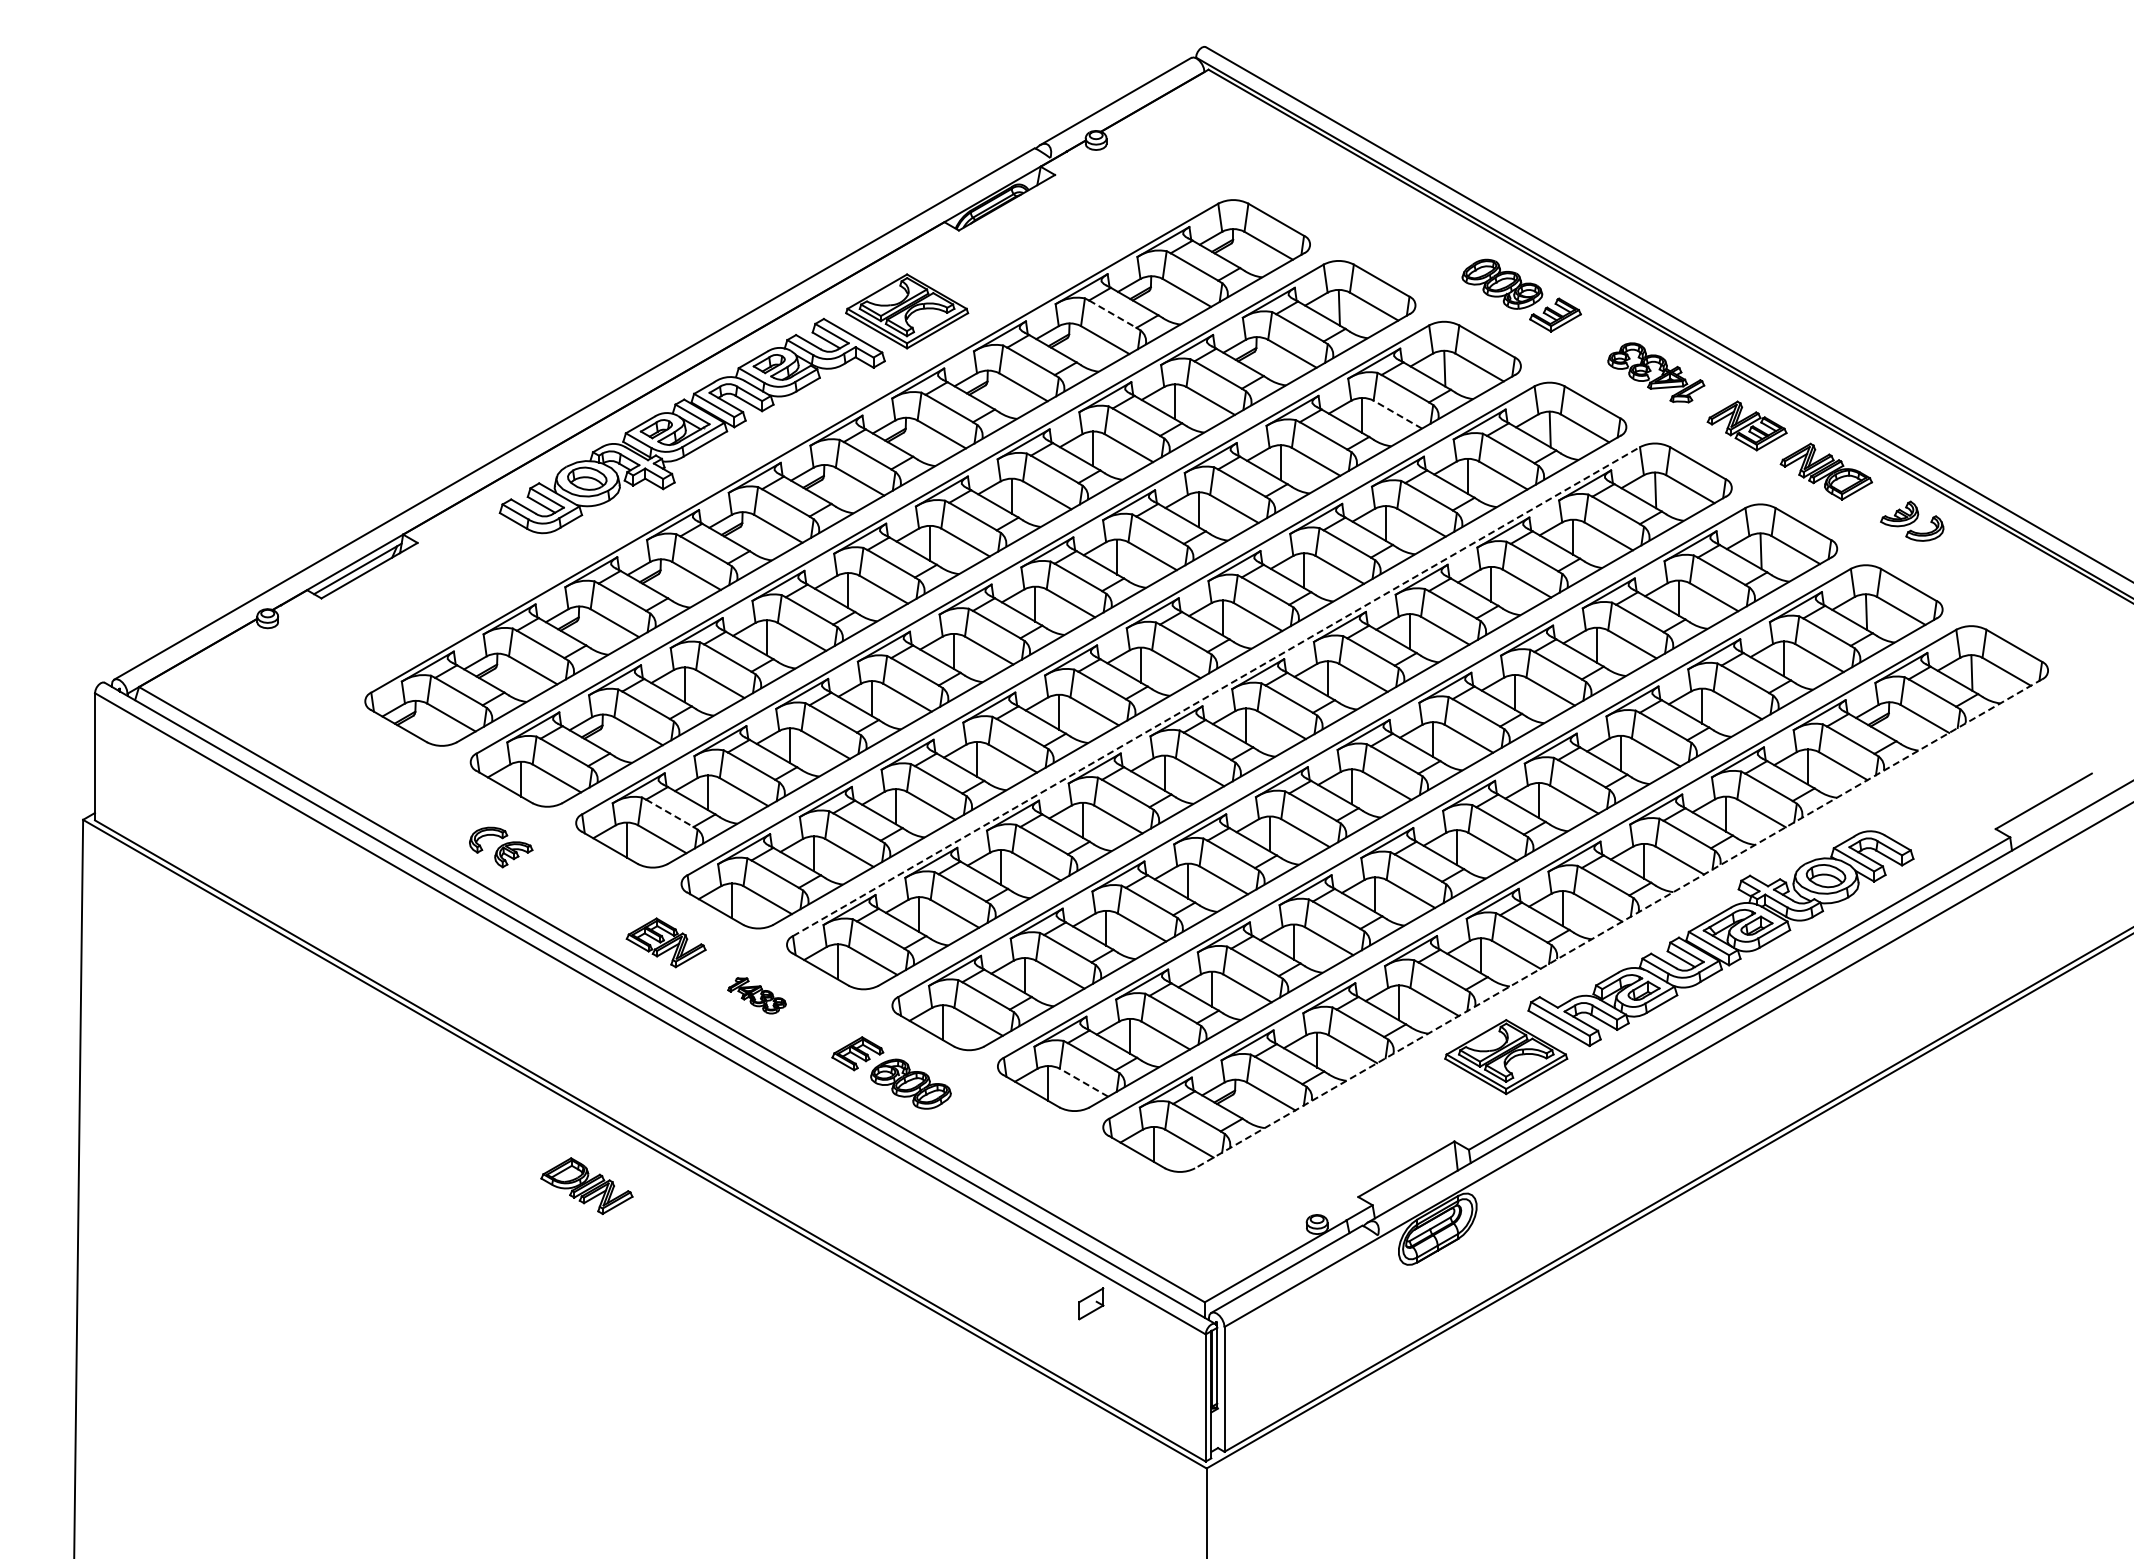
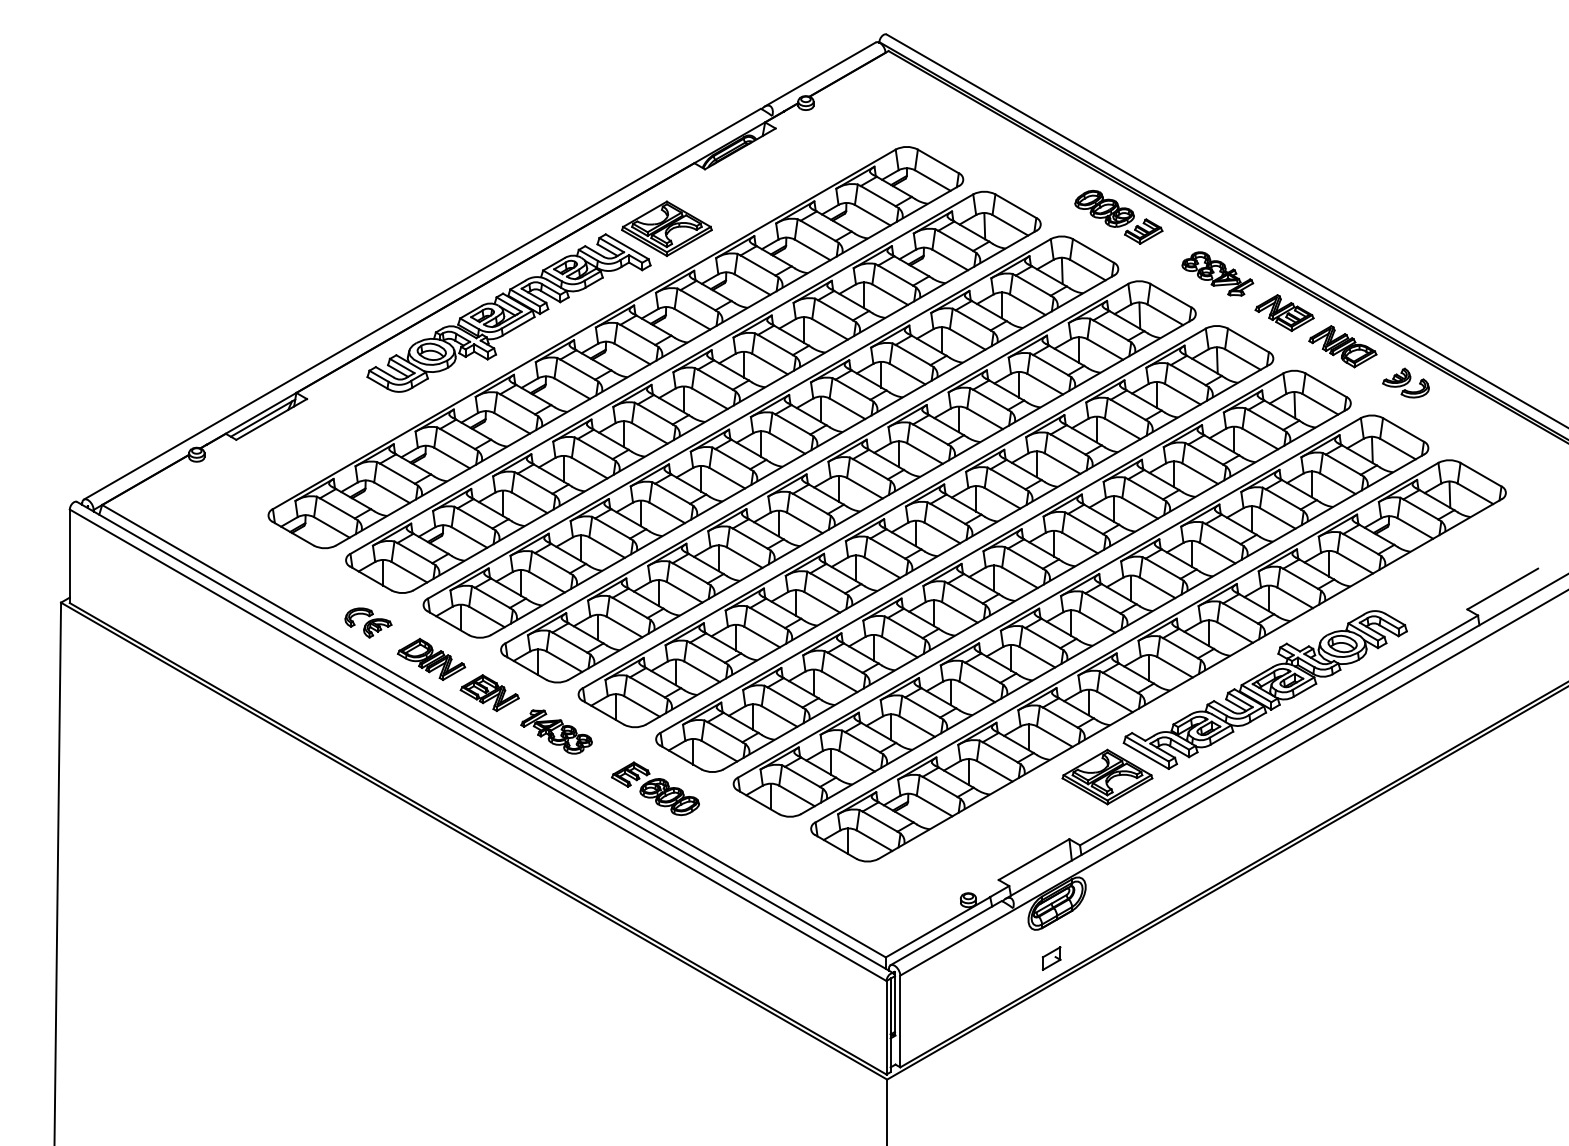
line: (1113, 314) -> (818, 231), dashed -> solid
line: (1397, 414) -> (1027, 304), dashed -> solid
line: (1216, 691) -> (894, 508), dashed -> solid
line: (670, 813) -> (492, 598), dashed -> solid
line: (1618, 923) -> (1190, 678), dashed -> solid
part: (756, 995) -> (556, 731), size x1.67
line: (1084, 1082) -> (797, 795), dashed -> solid
part: (586, 1186) -> (431, 659), moved
part: (1091, 1303) -> (1051, 958), moved

